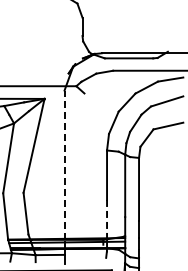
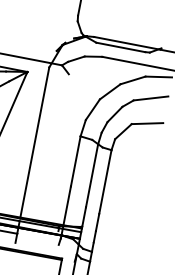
line: (64, 165) -> (34, 143), dashed -> solid
line: (107, 219) -> (67, 206), dashed -> solid

